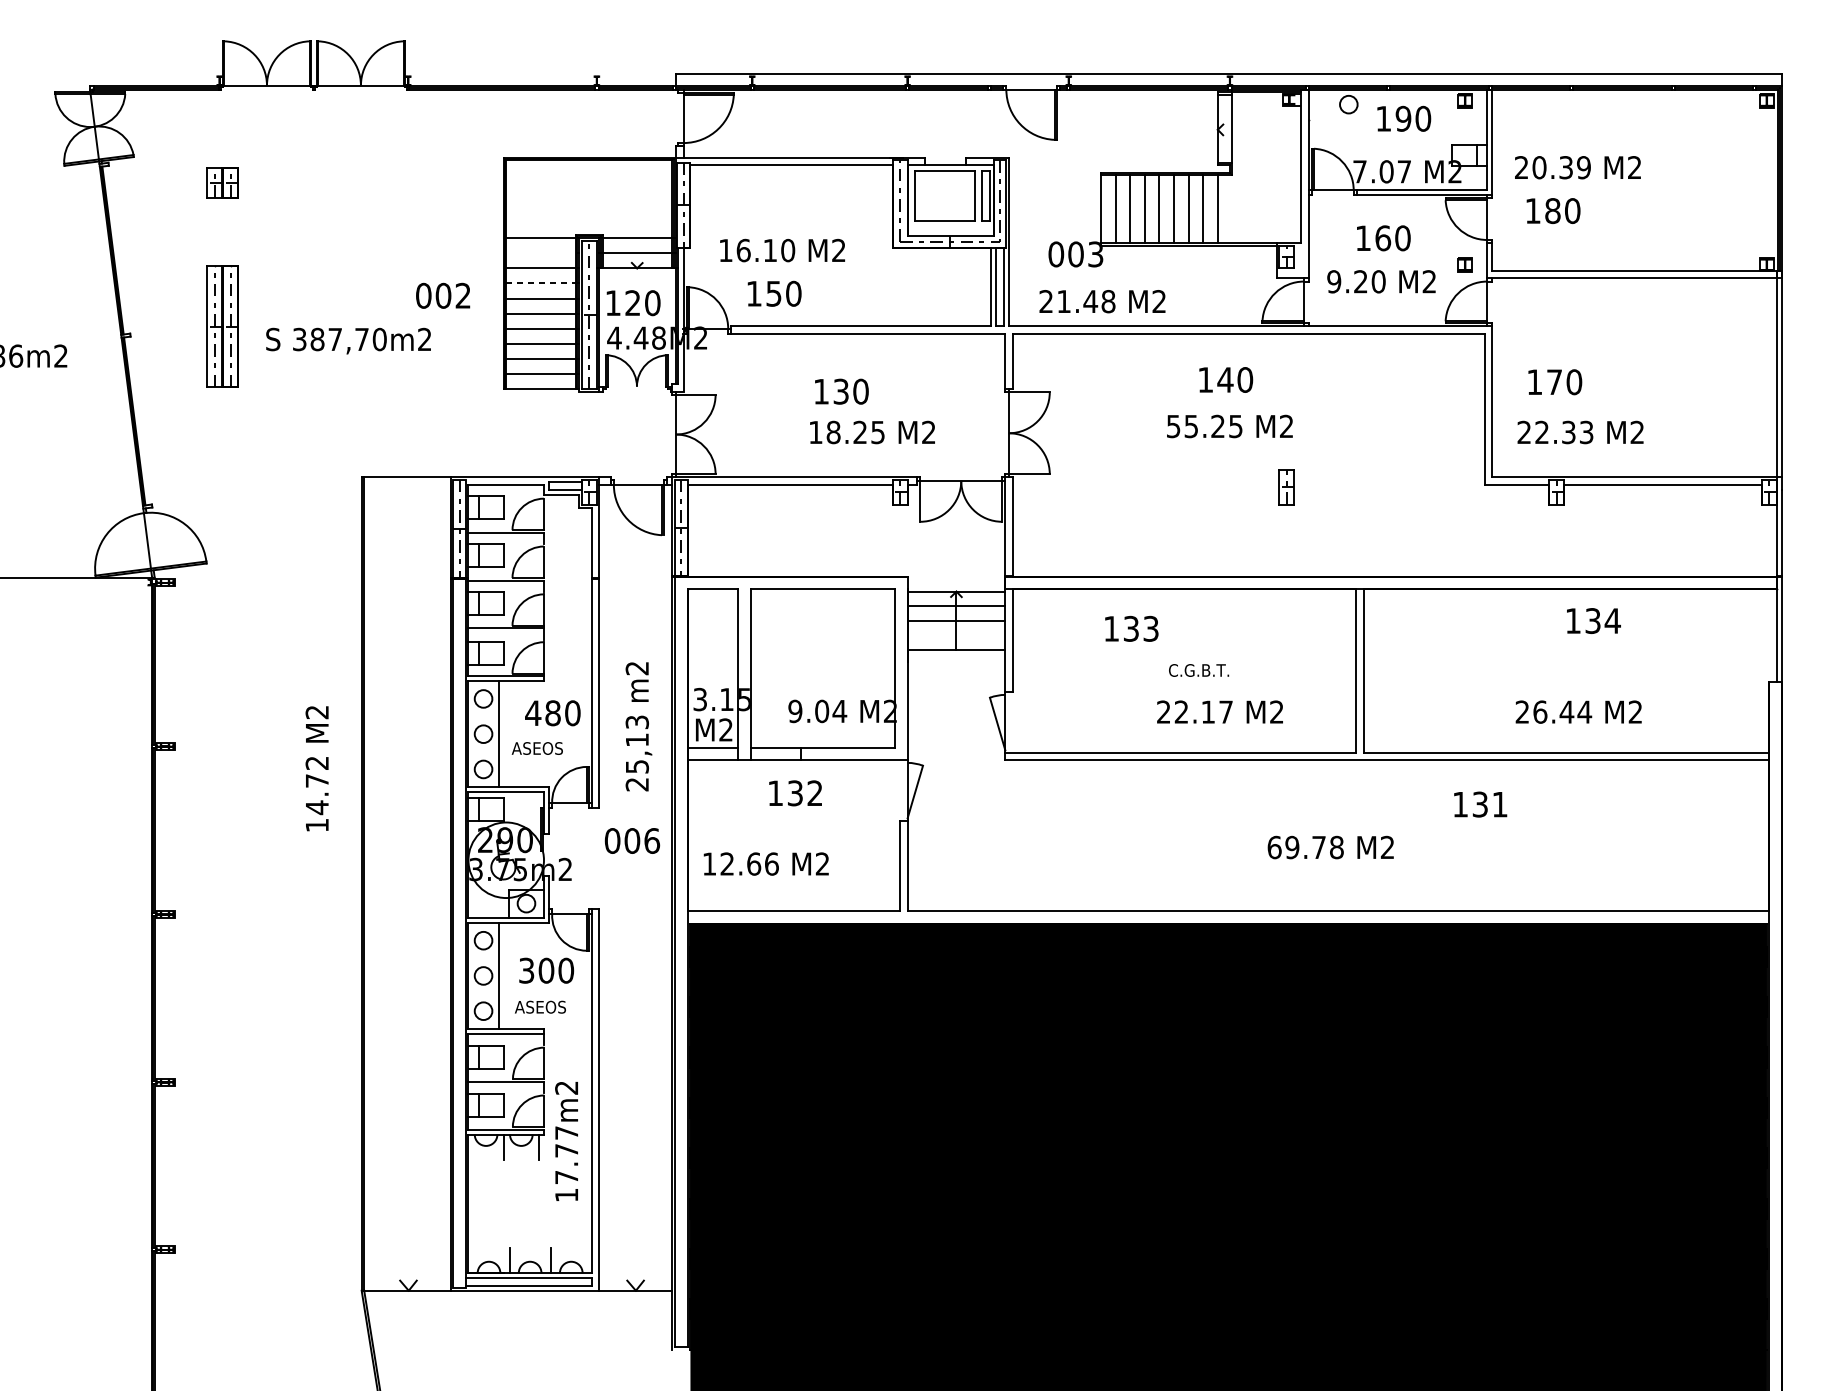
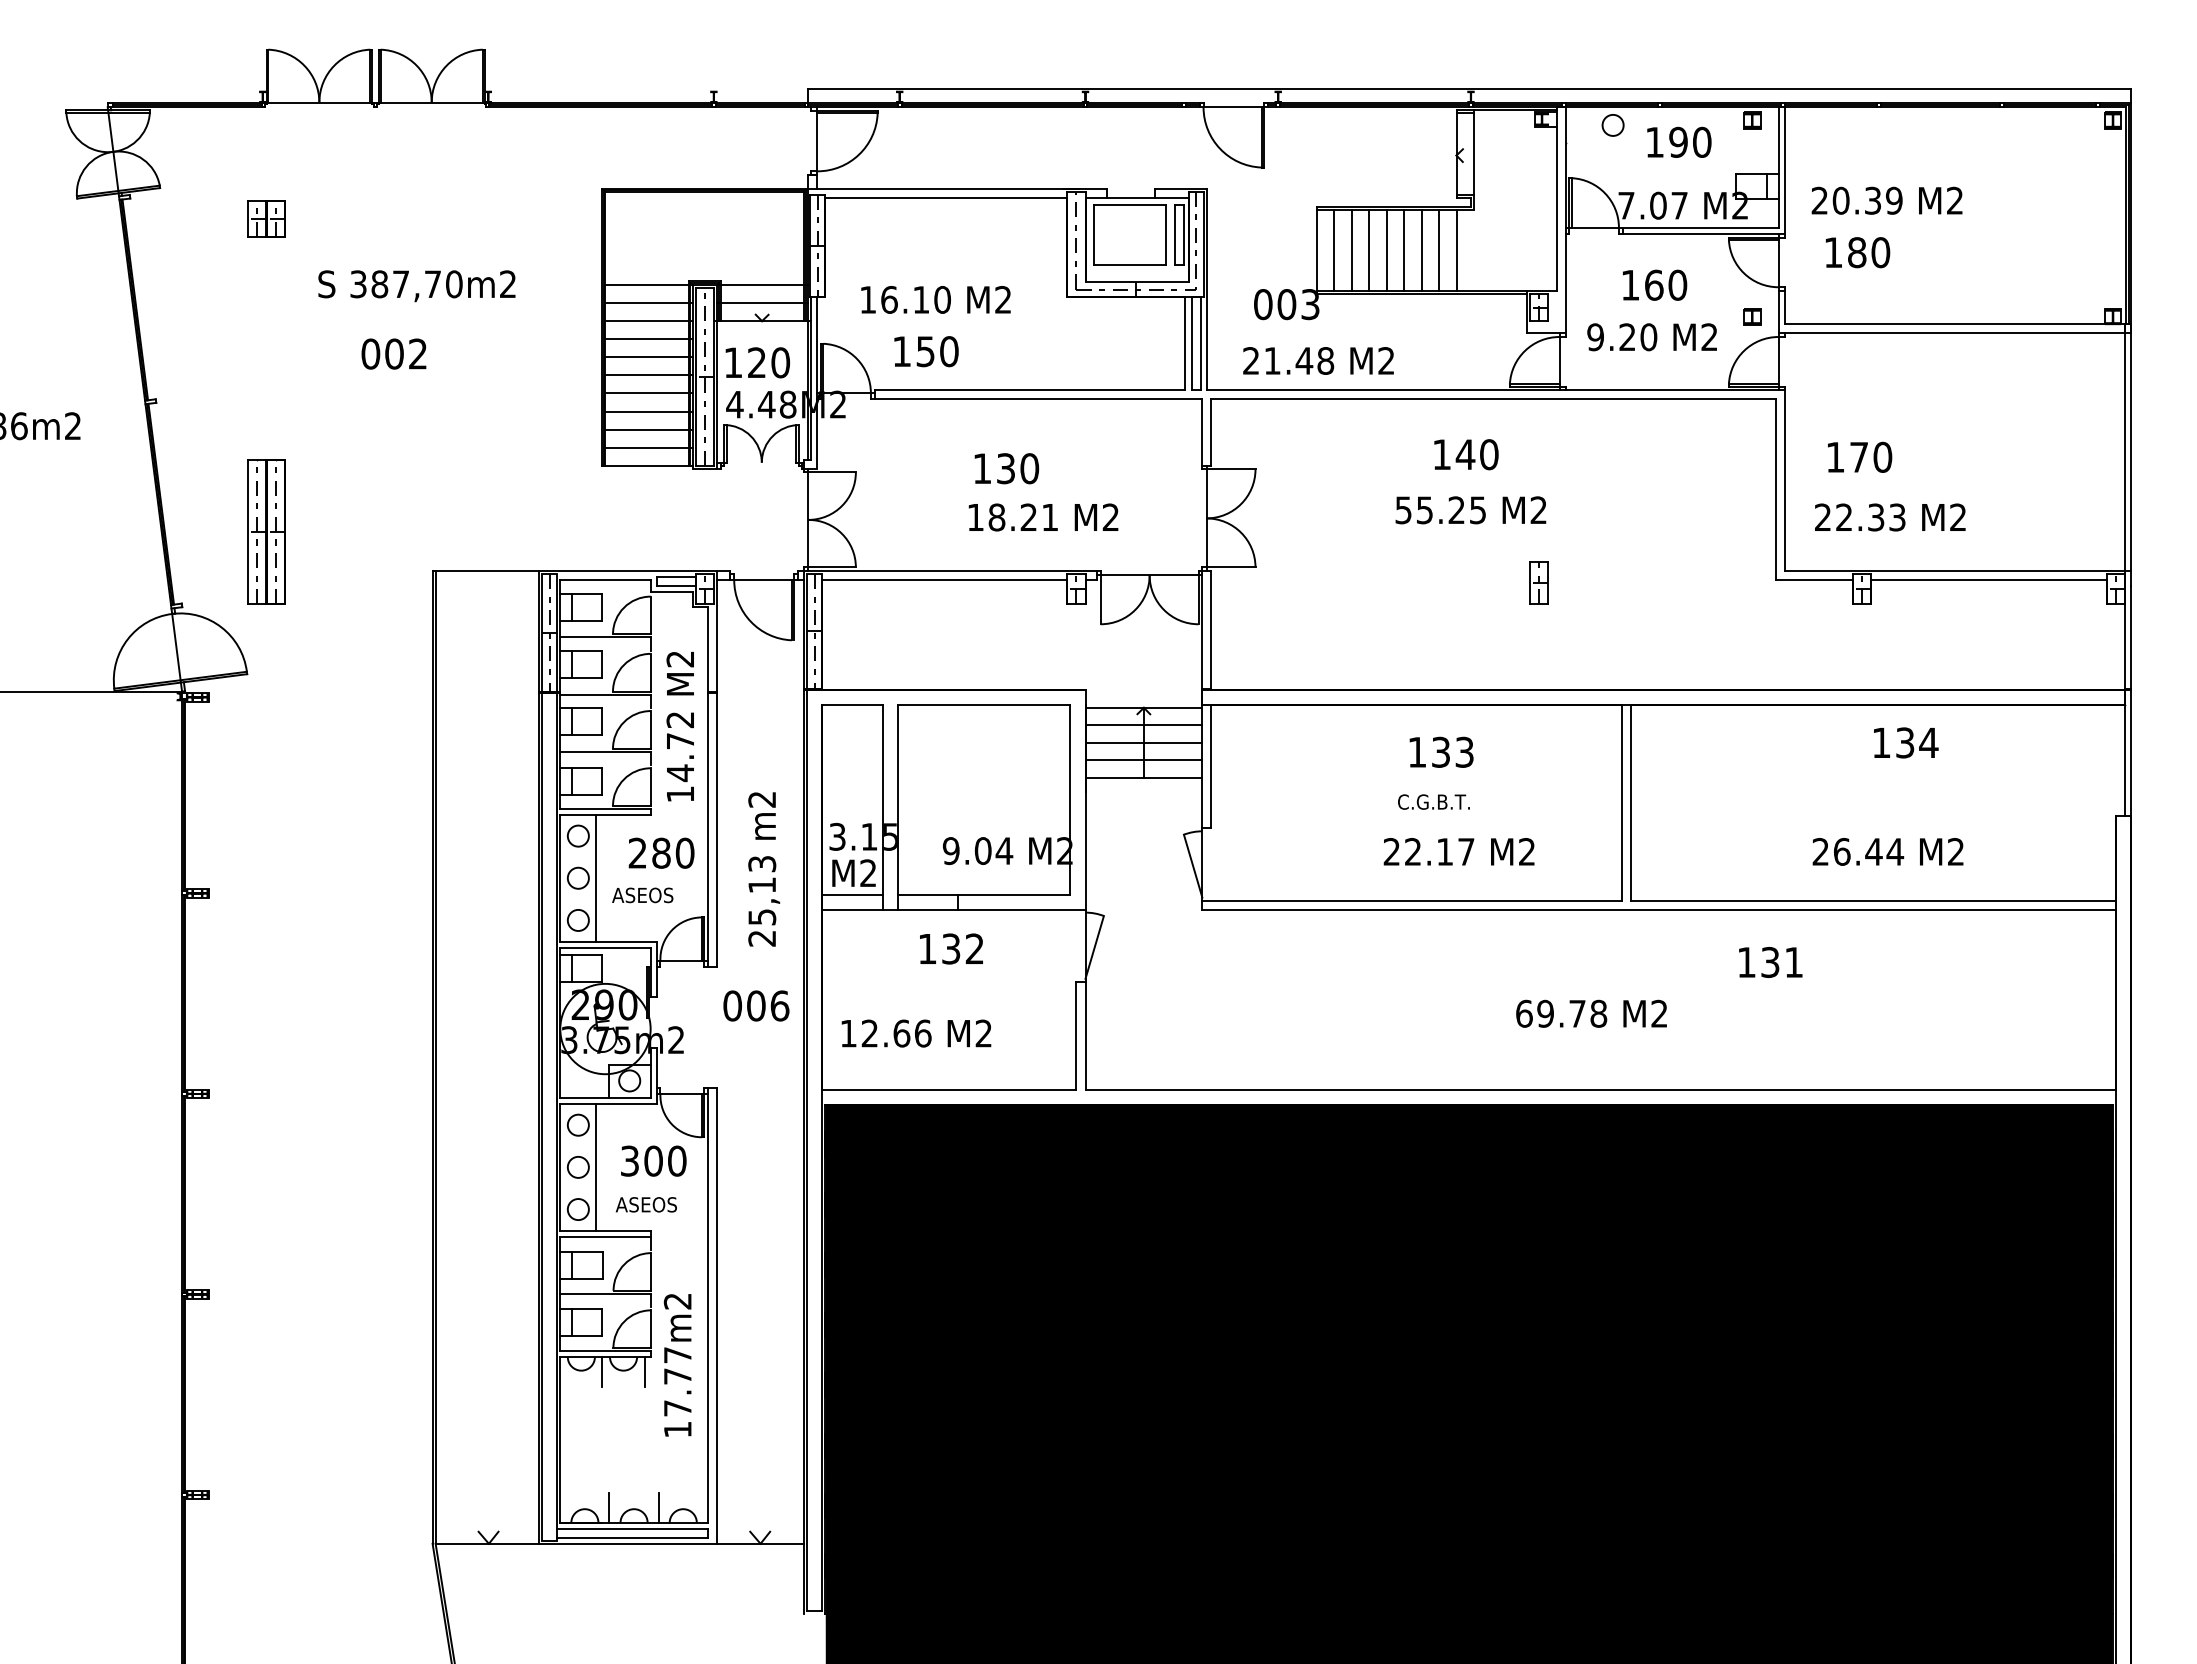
line: (540, 253) -> (646, 303), added
line: (541, 283) -> (647, 339), dashed -> solid
text: (442, 295) -> (393, 353), moved
part: (222, 326) -> (266, 531), moved
text: (348, 341) -> (416, 286), moved
text: (877, 432) -> (1049, 517), 18.25 -> 18.21
text: (1131, 628) -> (1441, 751), moved
line: (956, 635) -> (1143, 760), added
text: (533, 712) -> (637, 852), 480 -> 280
text: (316, 768) -> (679, 726), moved

